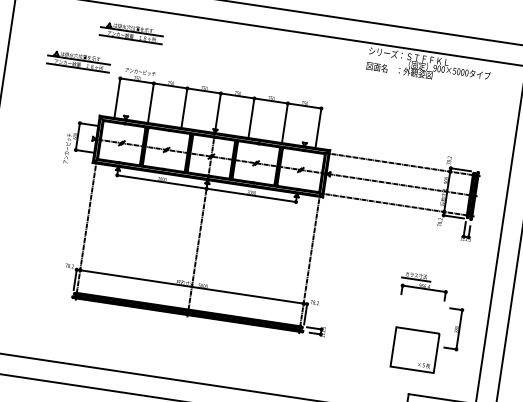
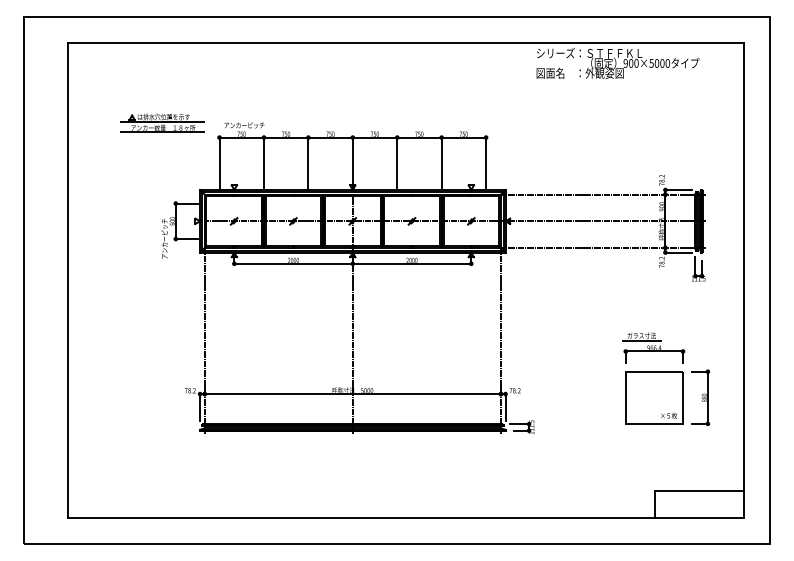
part: (131, 32) -> (225, 75), removed
part: (415, 349) -> (654, 397), moved

